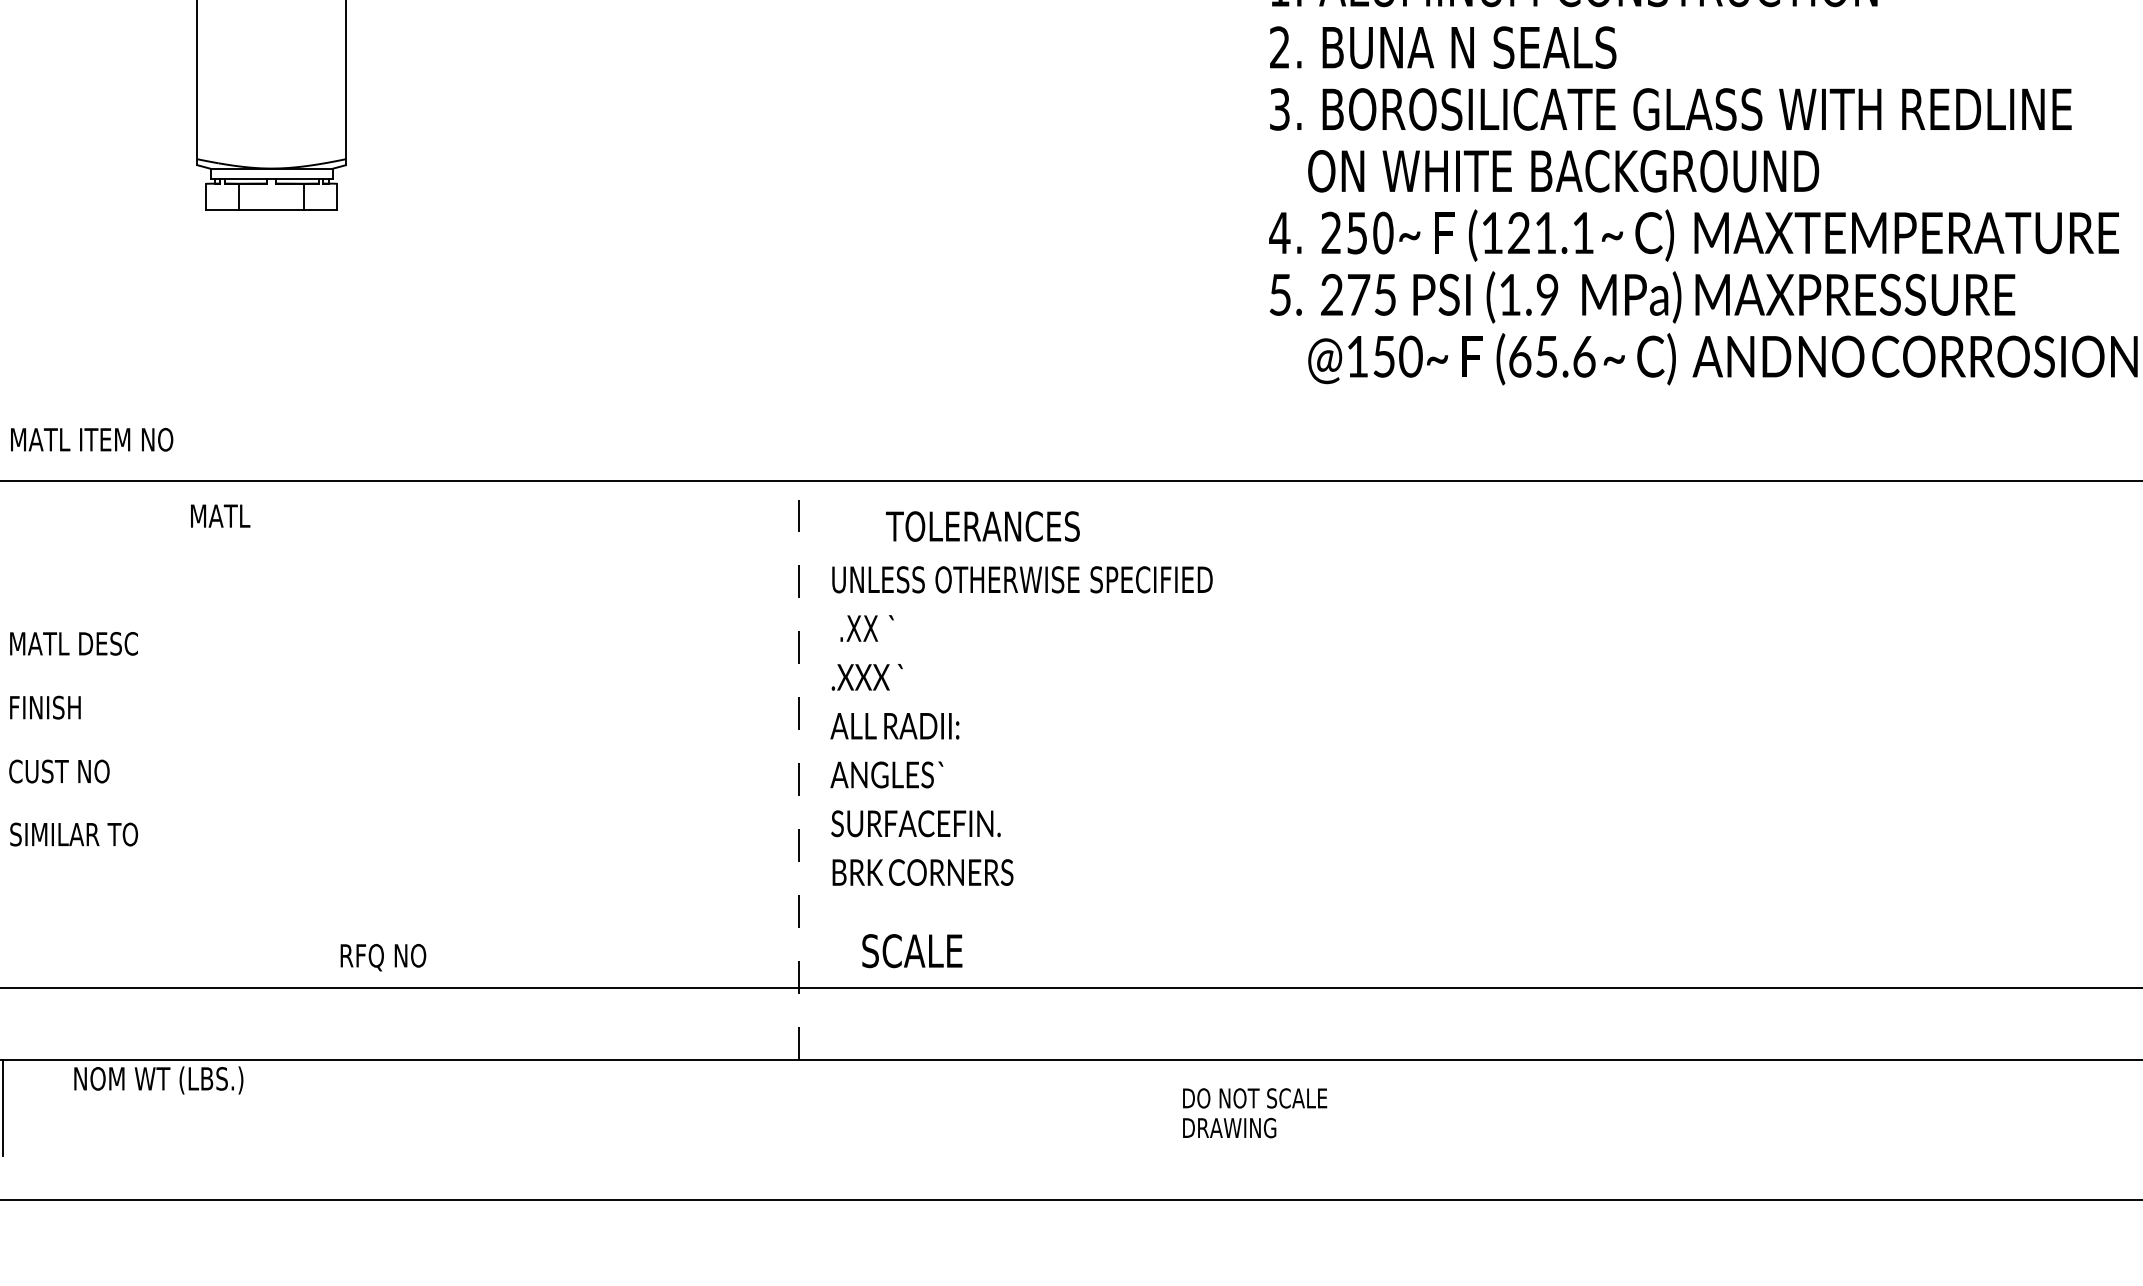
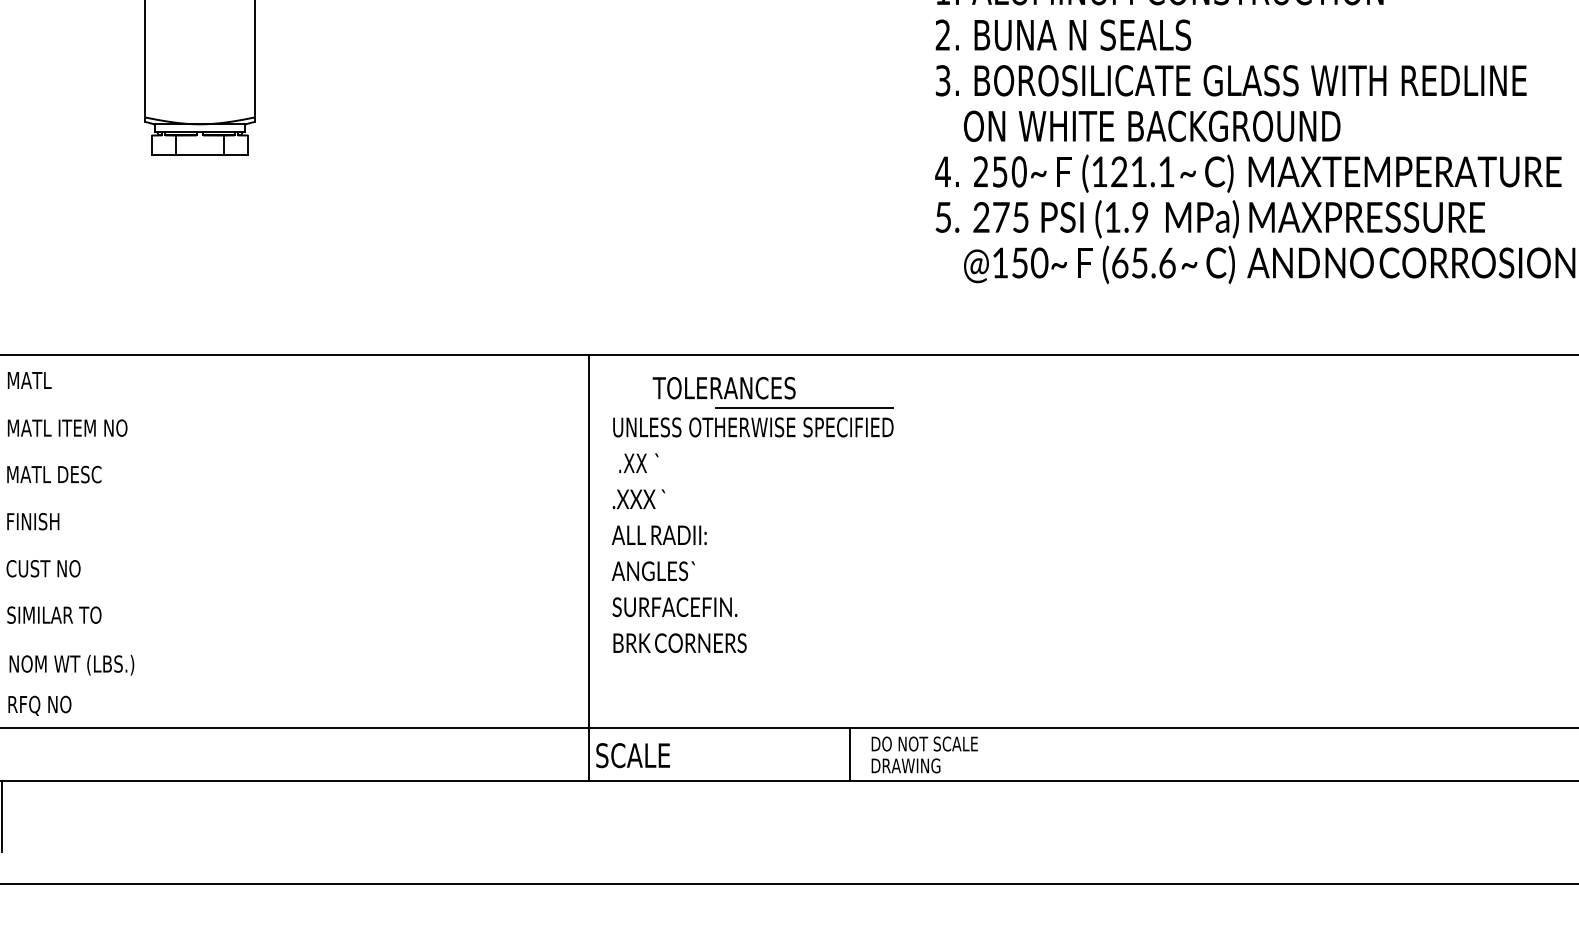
text: (92, 439) -> (67, 427), moved
text: (220, 515) -> (29, 380), moved
line: (1091, 553) -> (804, 408), added
line: (799, 770) -> (589, 567), dashed -> solid
text: (912, 951) -> (633, 755), moved
text: (383, 957) -> (39, 705), moved
line: (1154, 1023) -> (850, 754), added
text: (158, 1080) -> (71, 665), moved
text: (1255, 1113) -> (925, 755), moved

